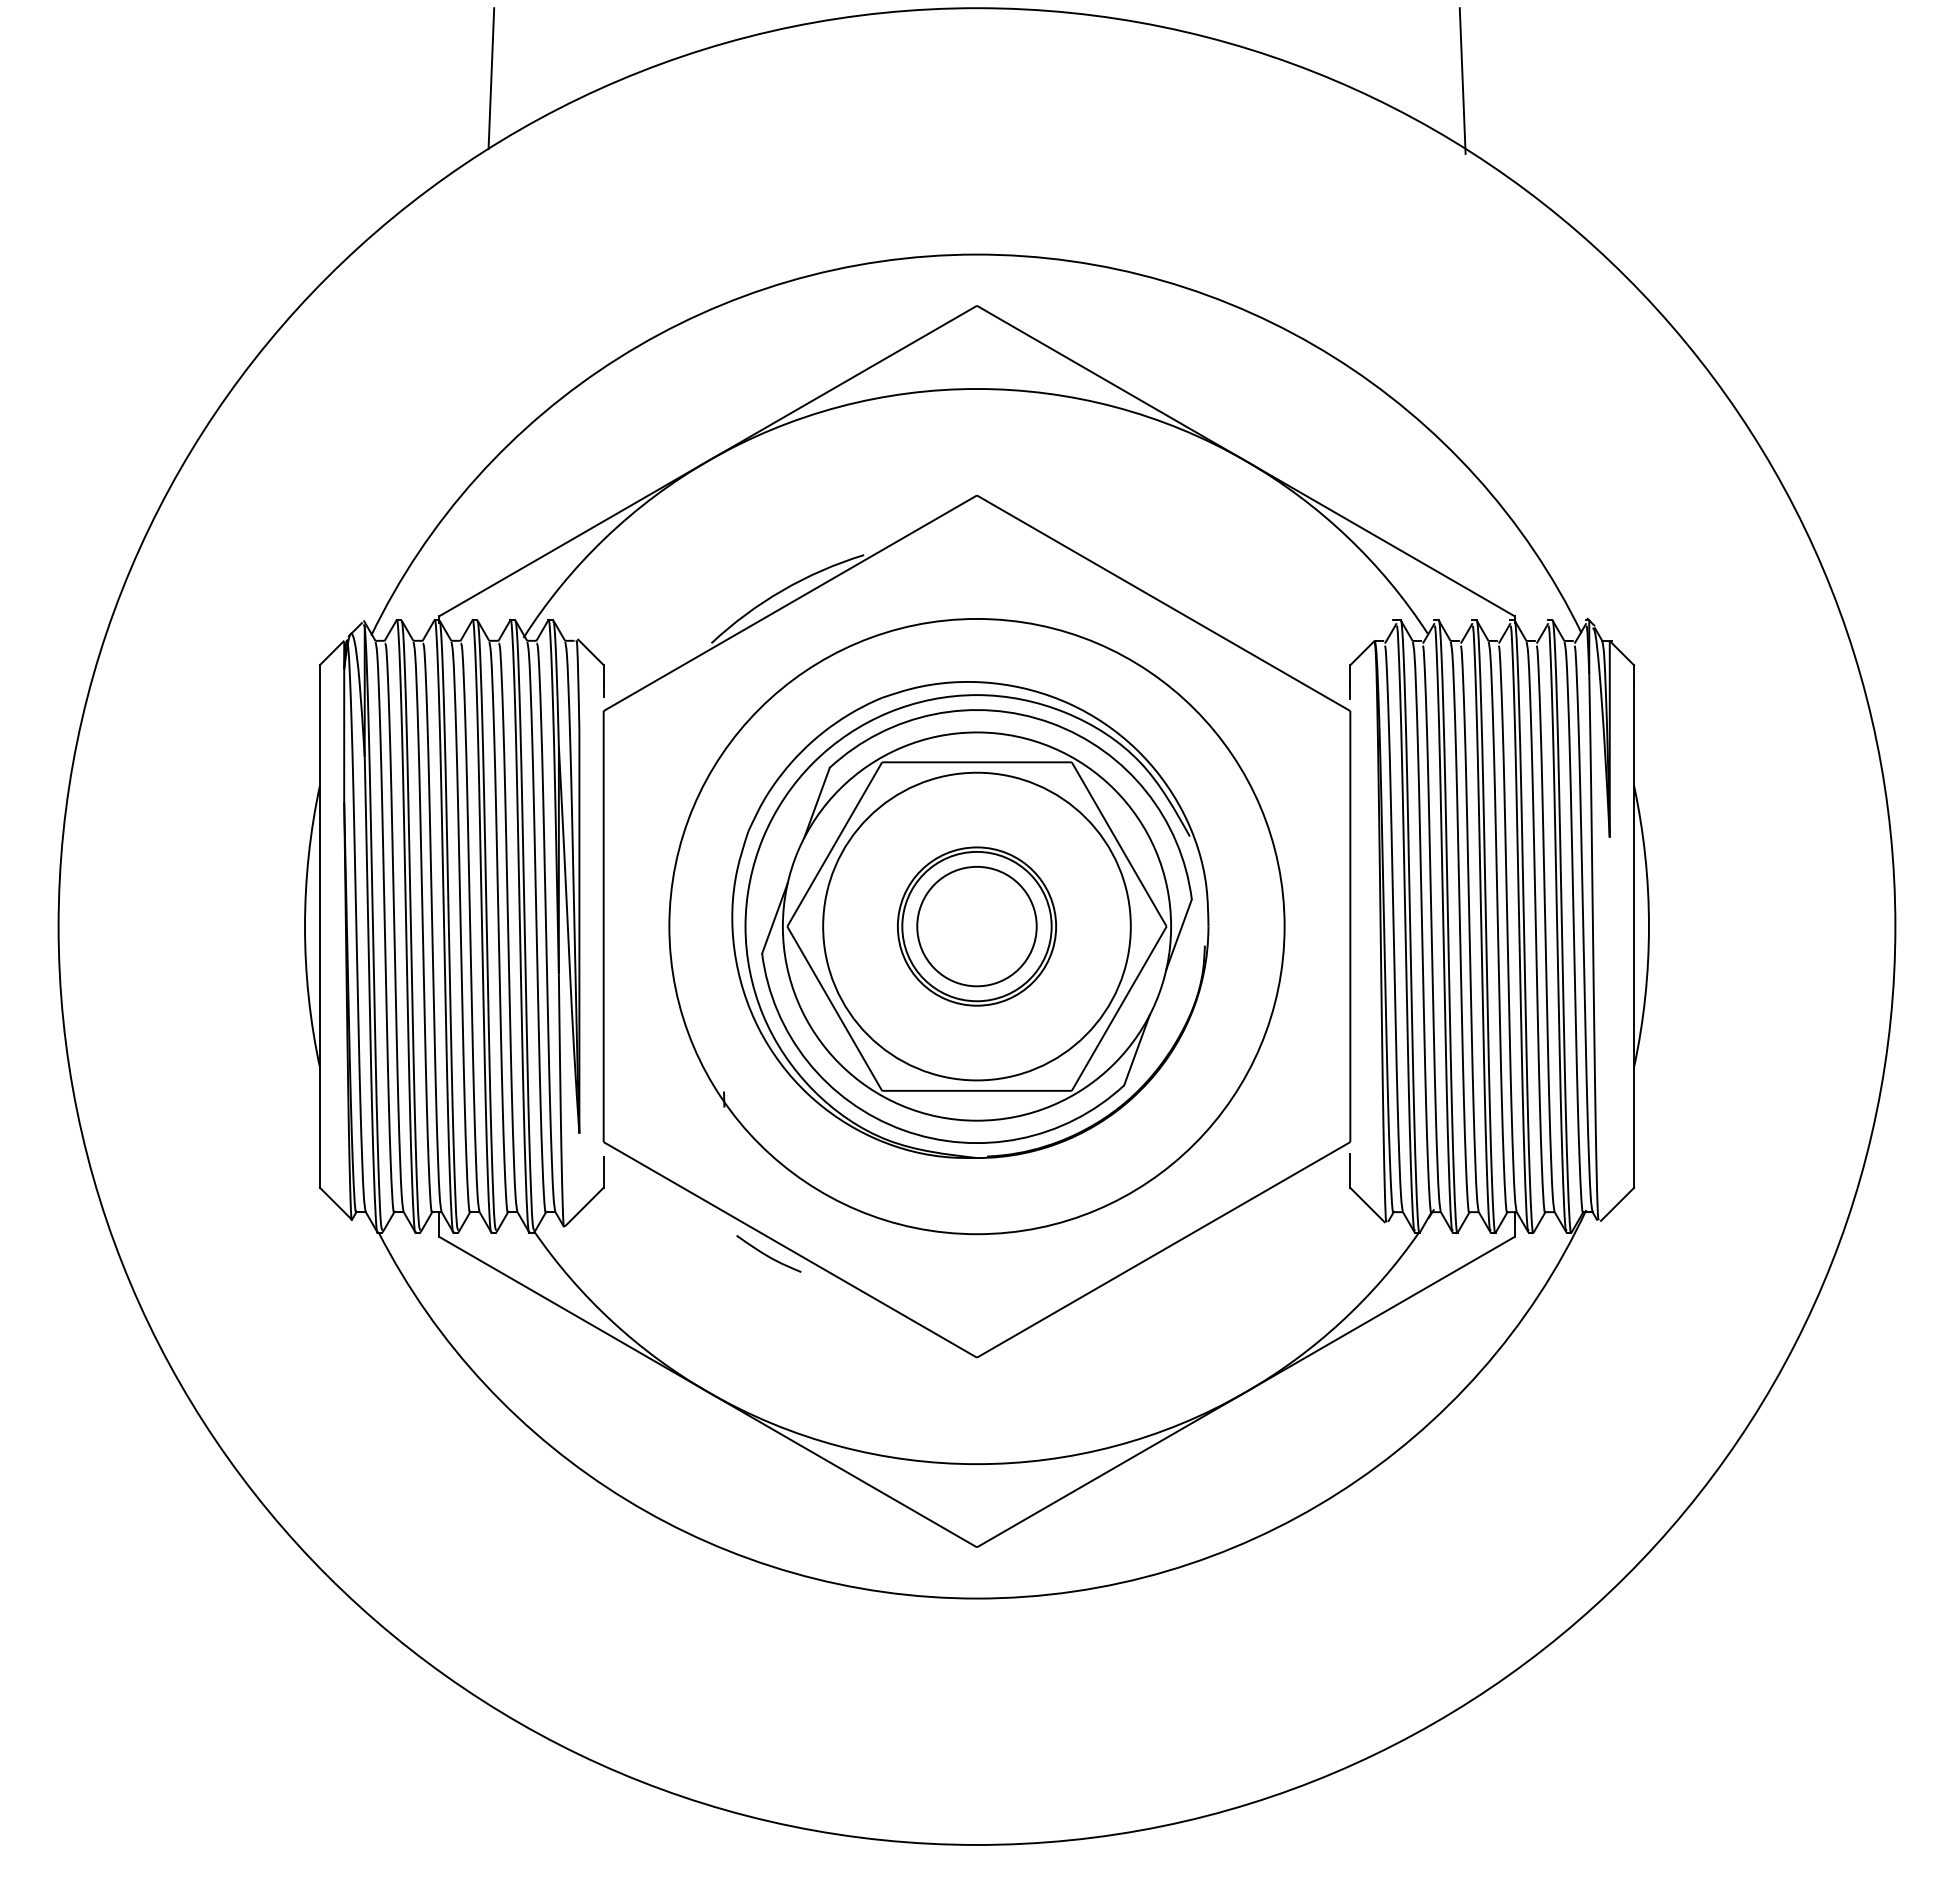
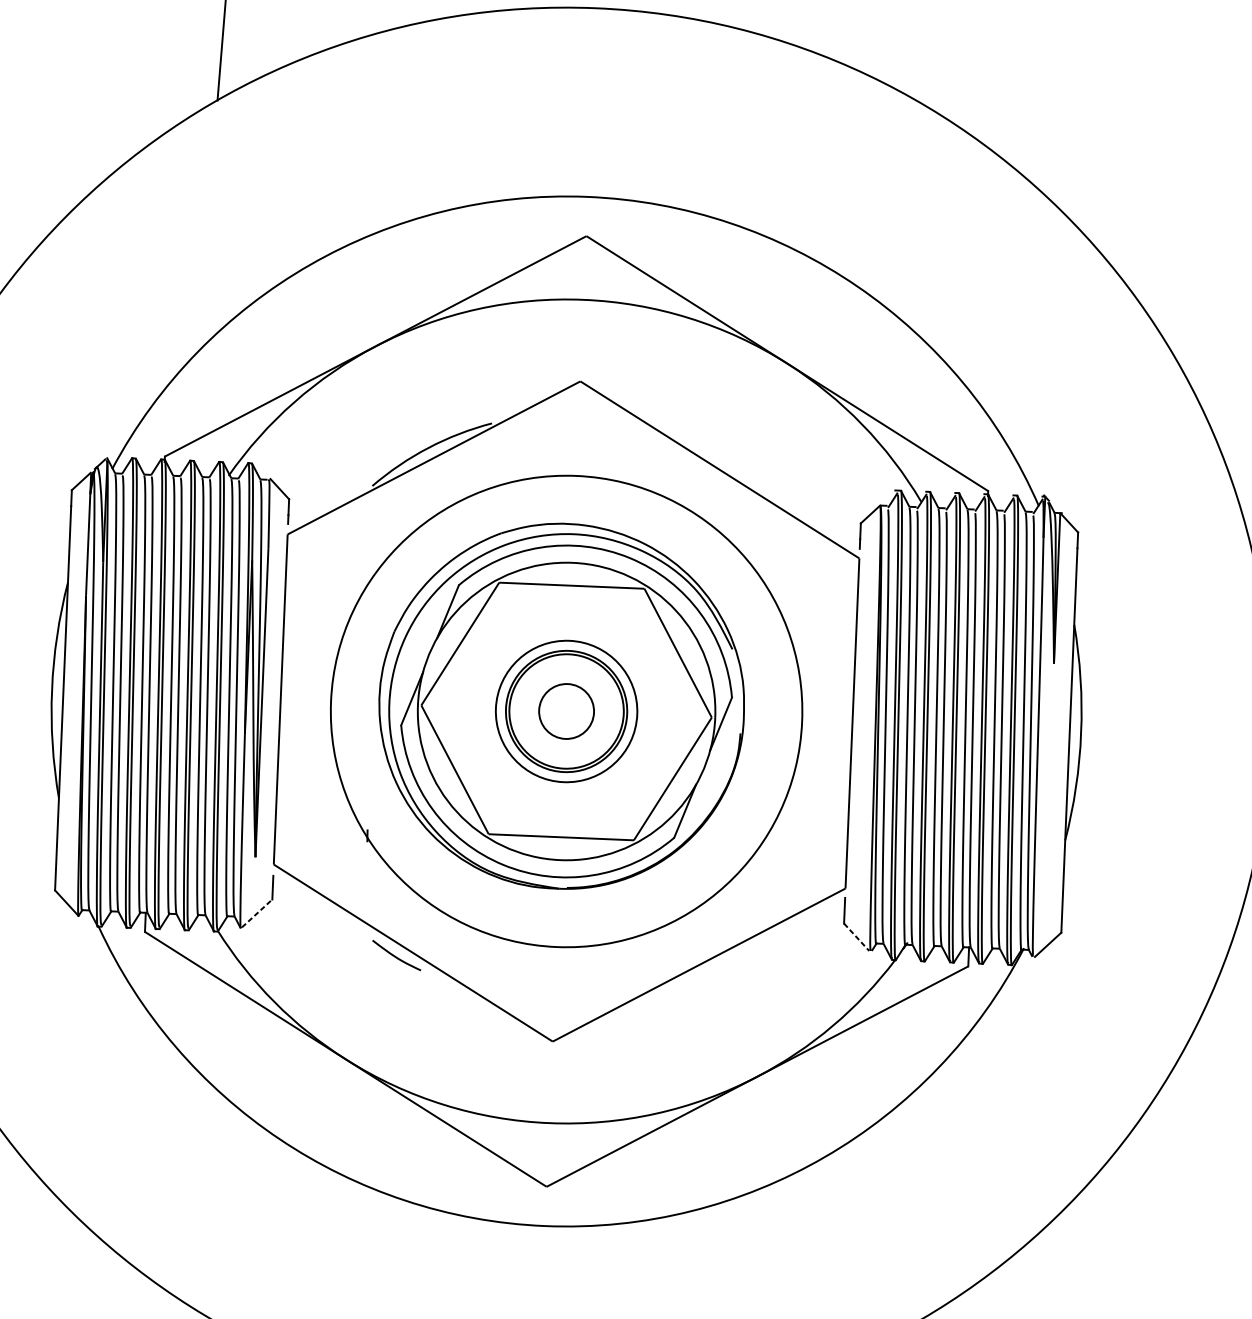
line: (1462, 80) -> (965, 79), removed
circle: (976, 926) -> (566, 711), size x0.6
circle: (976, 926) -> (566, 711), size x0.6
line: (1367, 1205) -> (856, 937), solid -> dashed
line: (584, 1206) -> (257, 913), solid -> dashed

